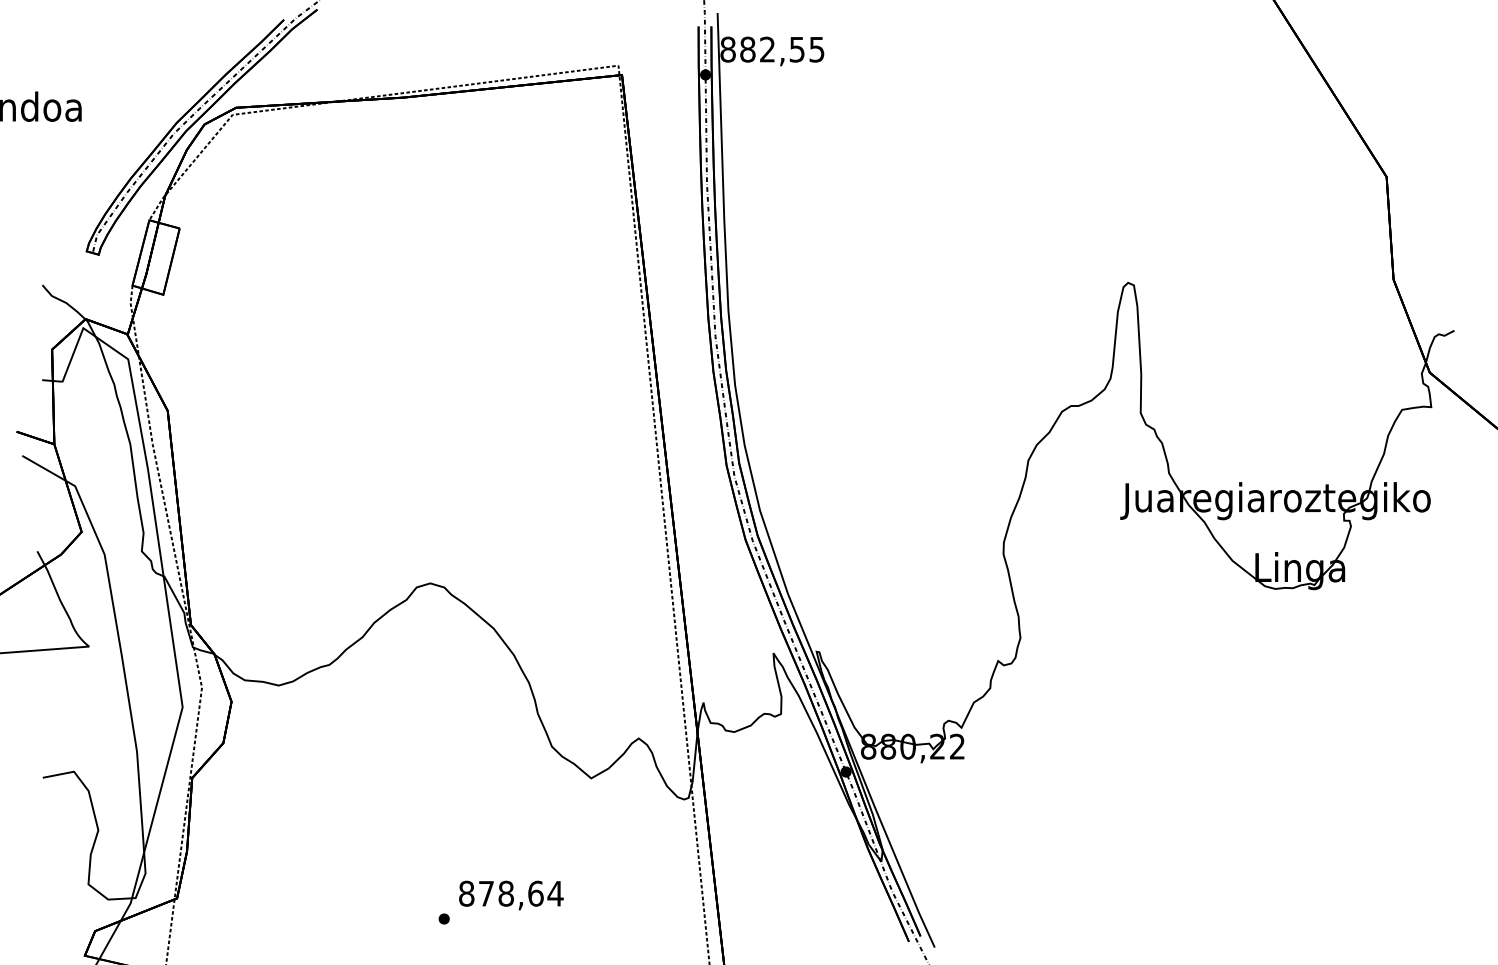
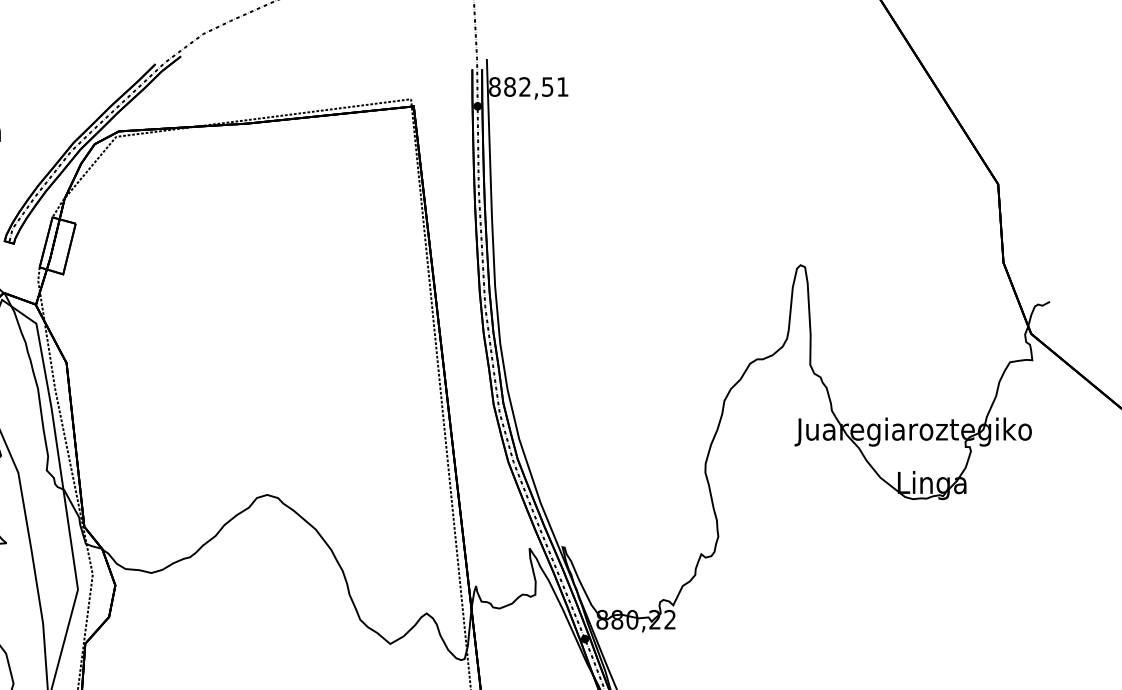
text: (816, 49) -> (562, 86), 882,55 -> 882,51

